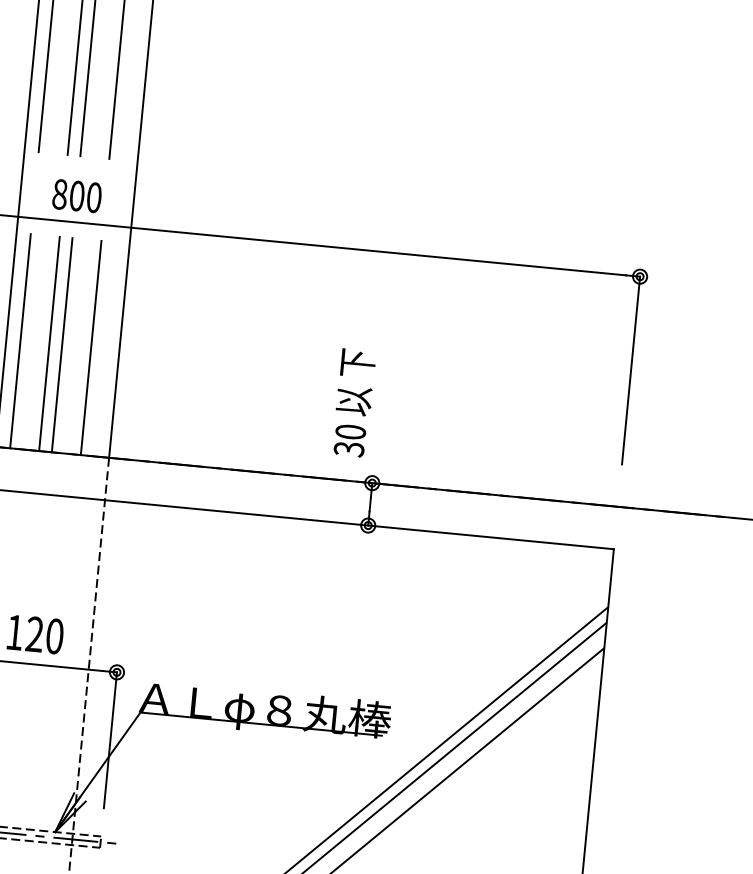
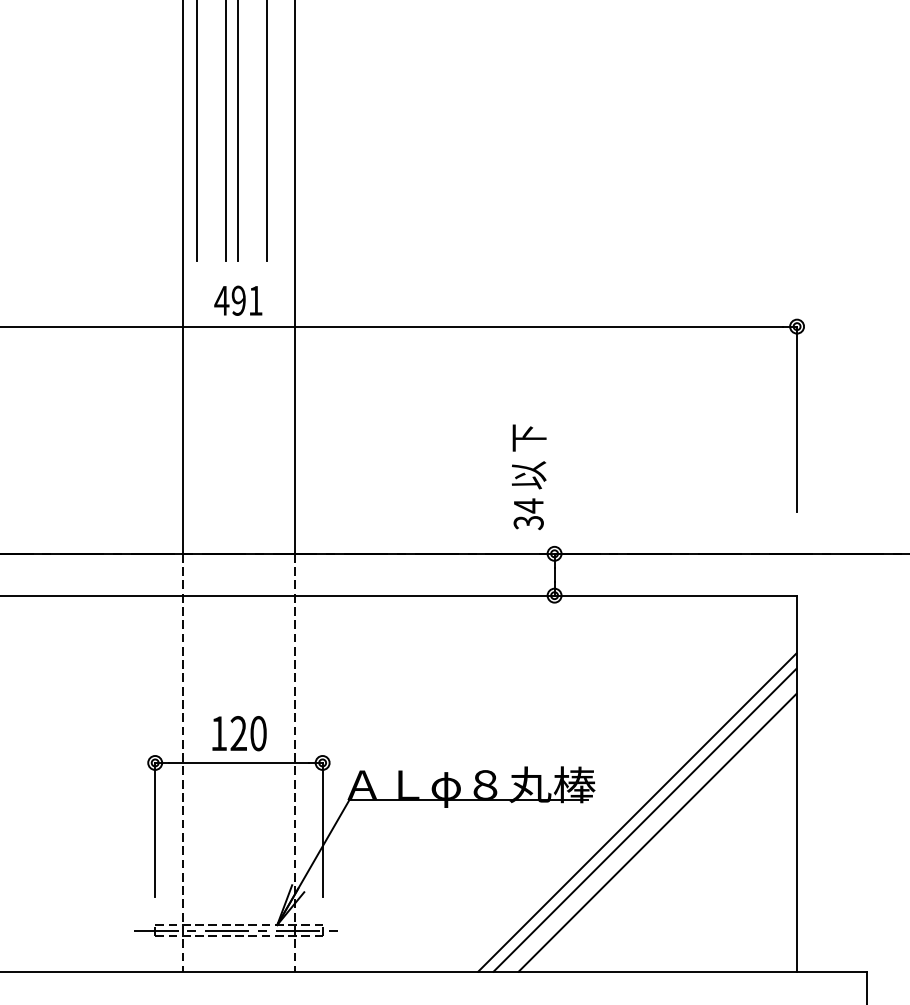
text: (76, 195) -> (238, 300), 800 -> 491
line: (20, 340) -> (197, 447), removed
line: (49, 343) -> (225, 447), removed
line: (62, 344) -> (238, 447), removed
line: (90, 347) -> (266, 447), removed
text: (350, 431) -> (528, 505), 30 -> 34

